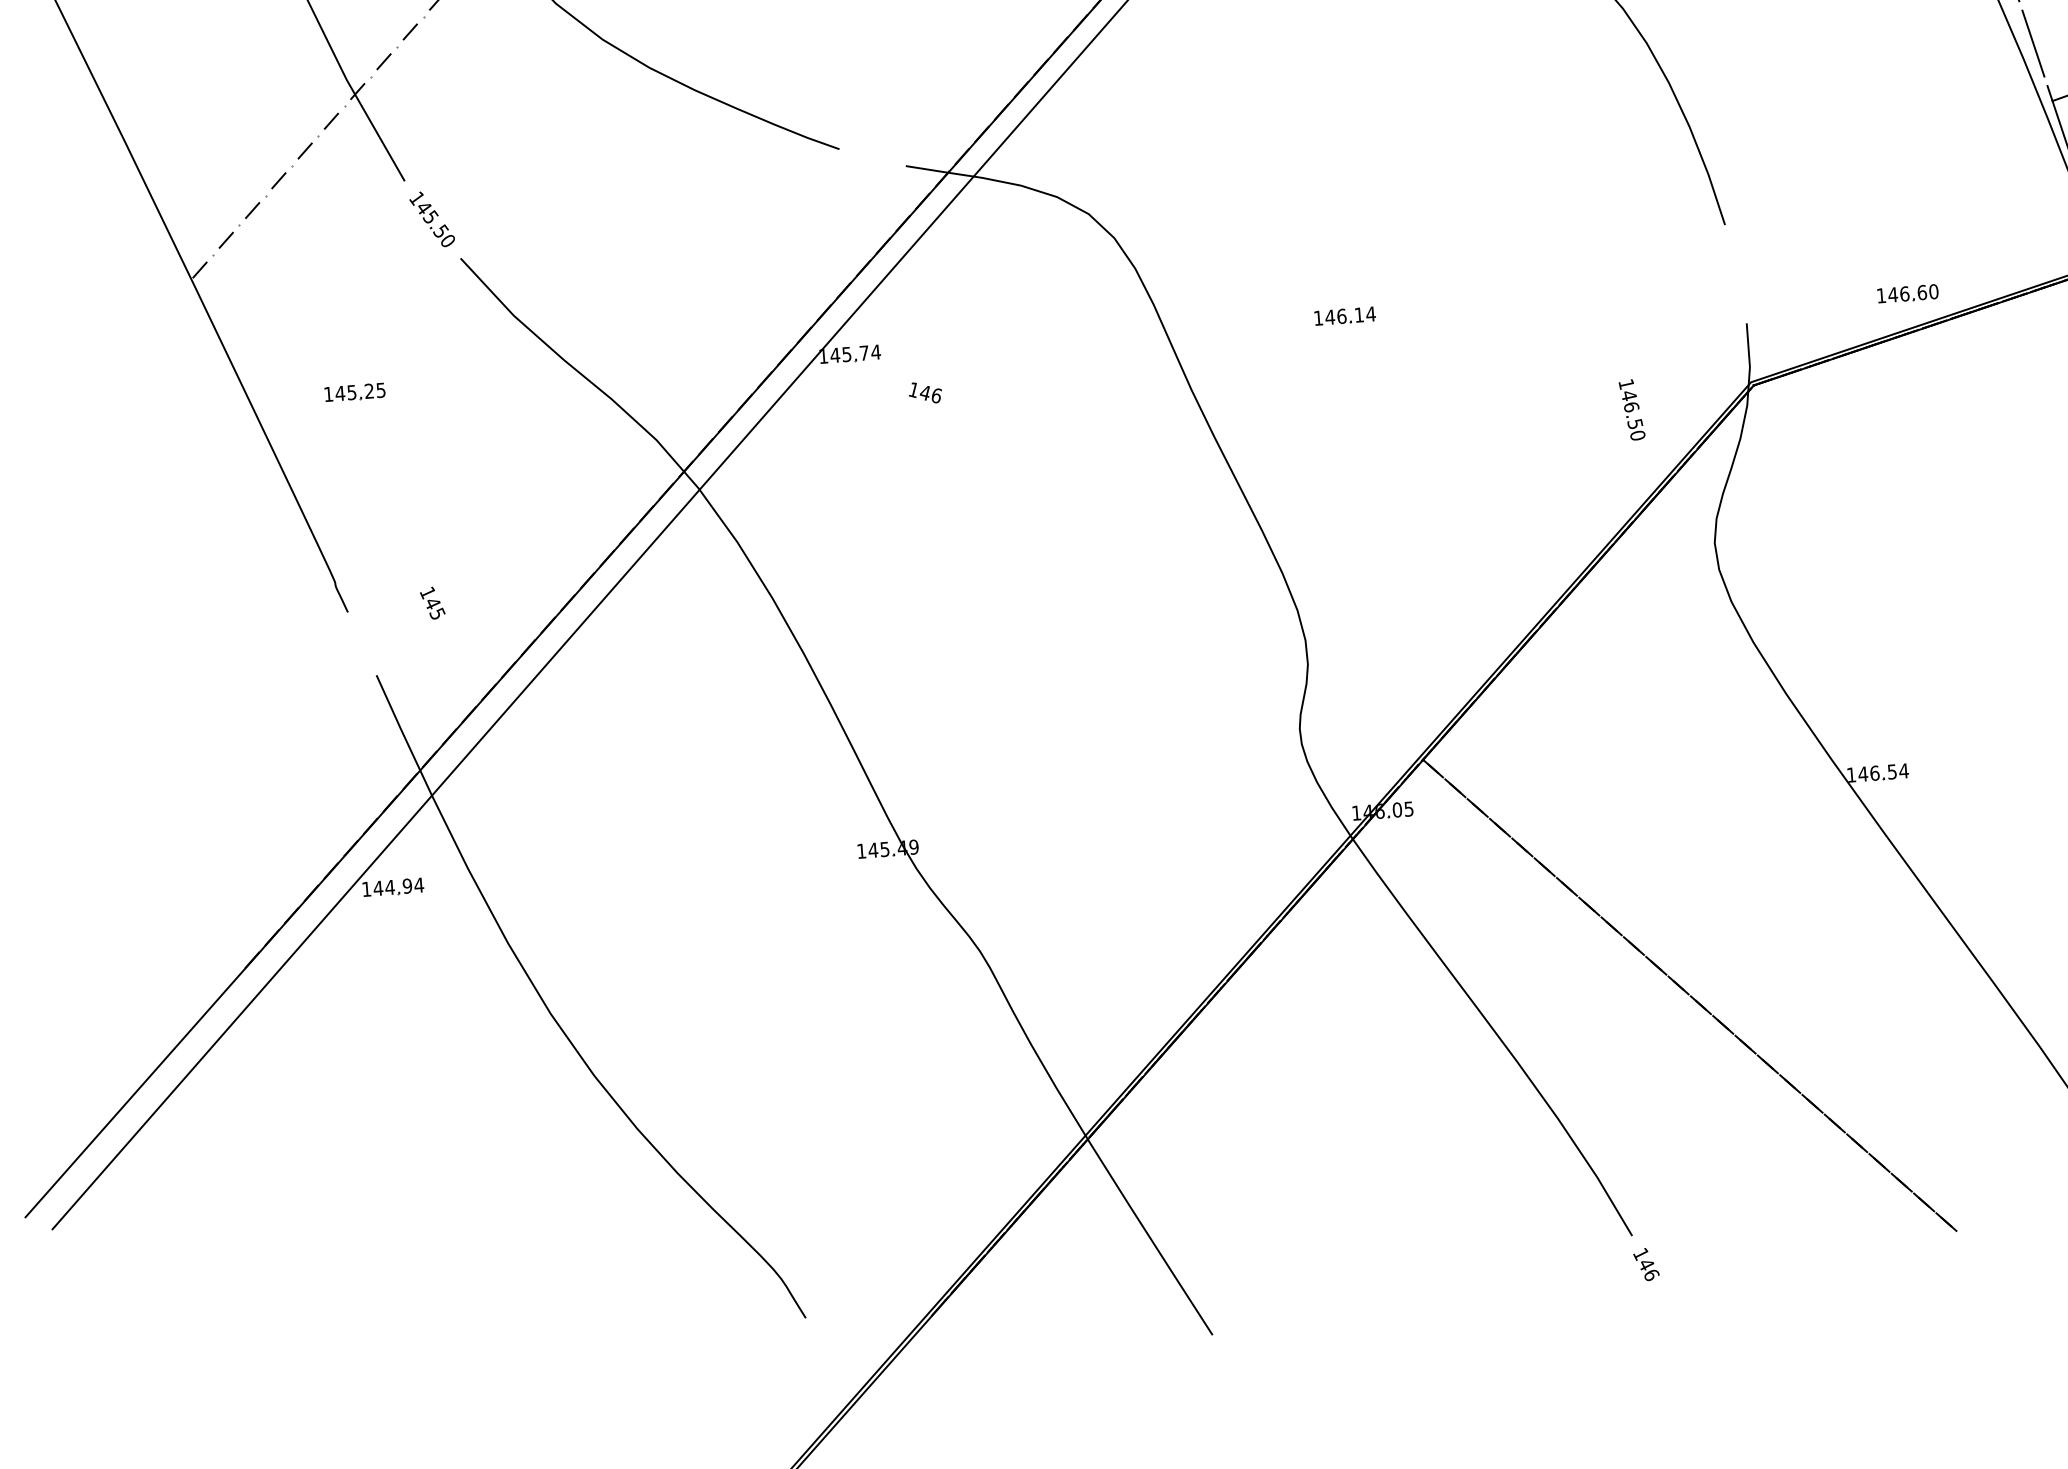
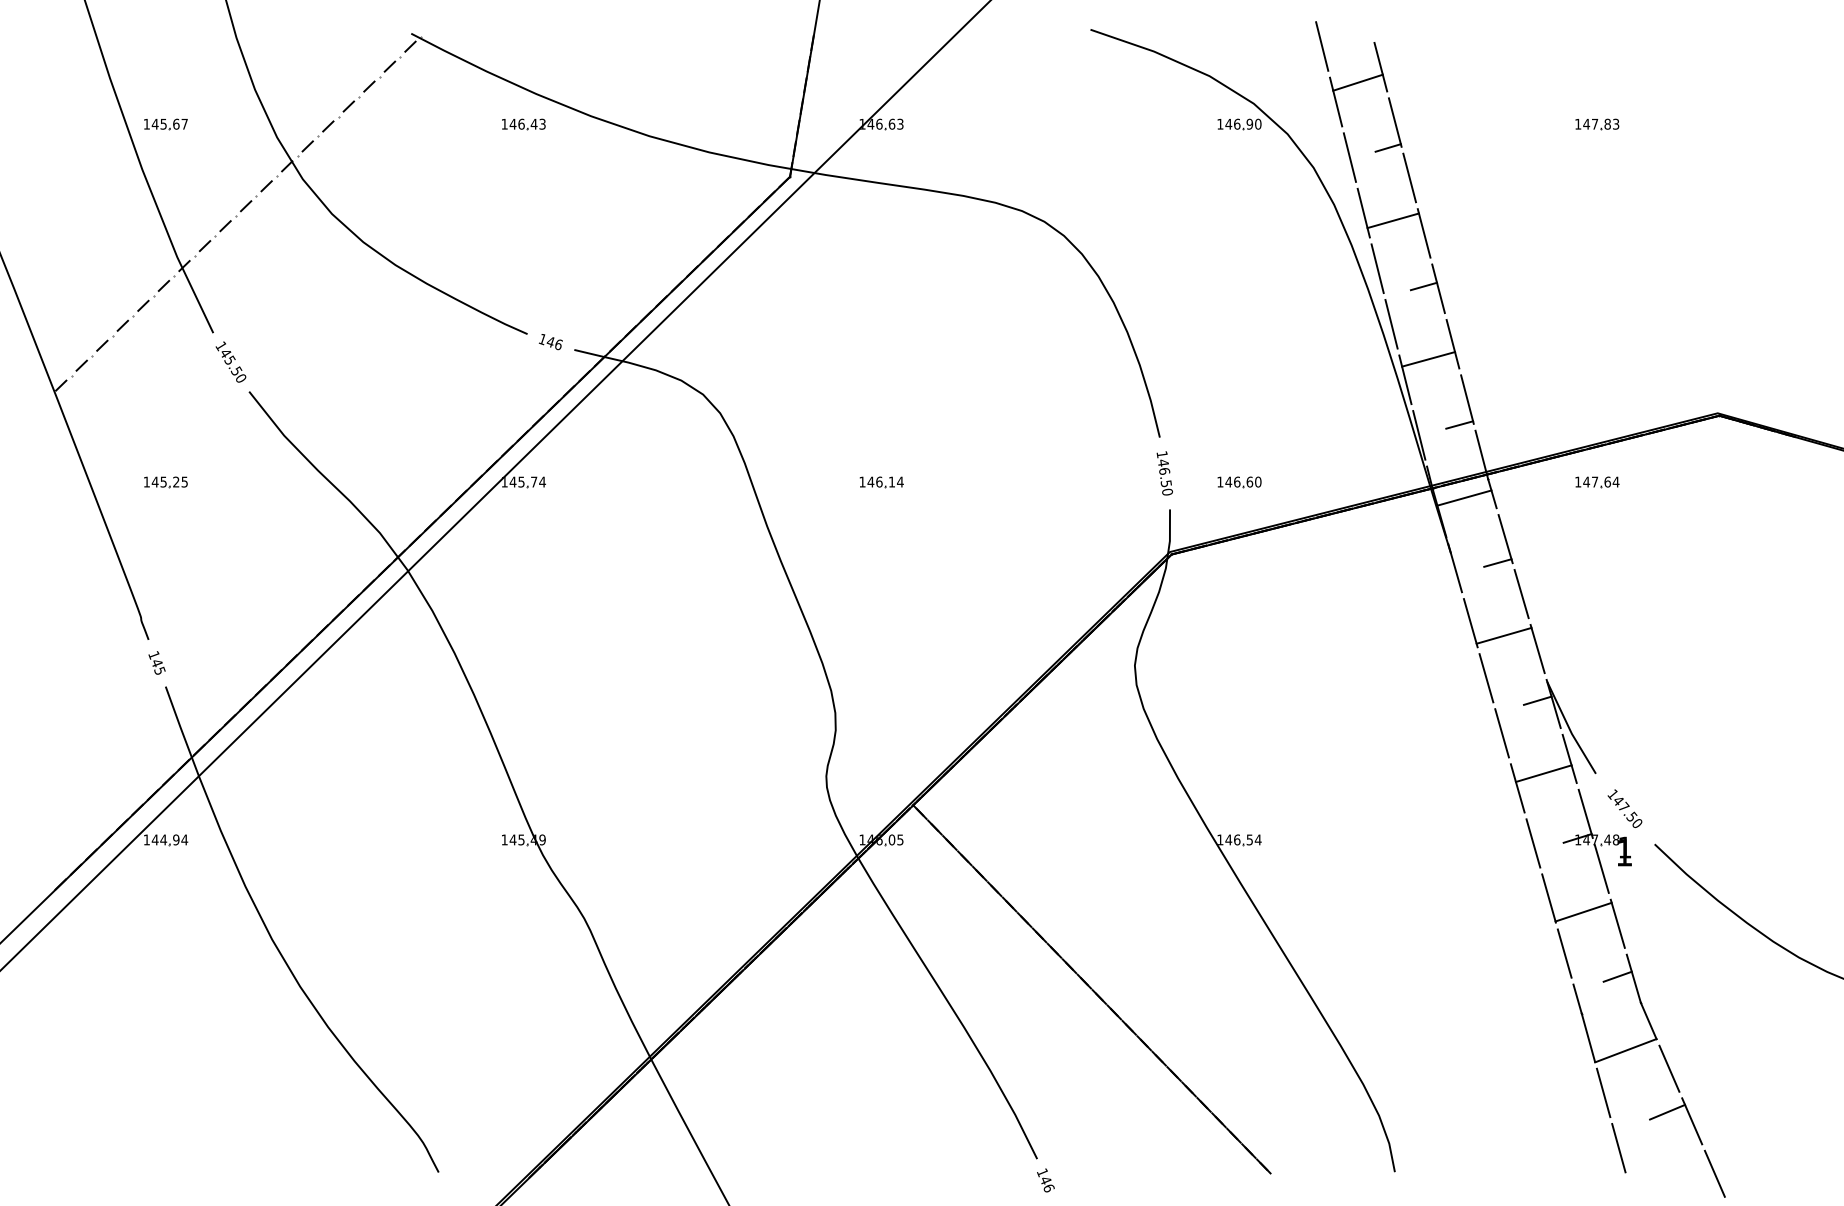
part: (1907, 294) -> (1239, 482), moved
text: (924, 393) -> (550, 342), moved
text: (1631, 410) -> (1164, 473), moved
text: (431, 602) -> (156, 662), moved

